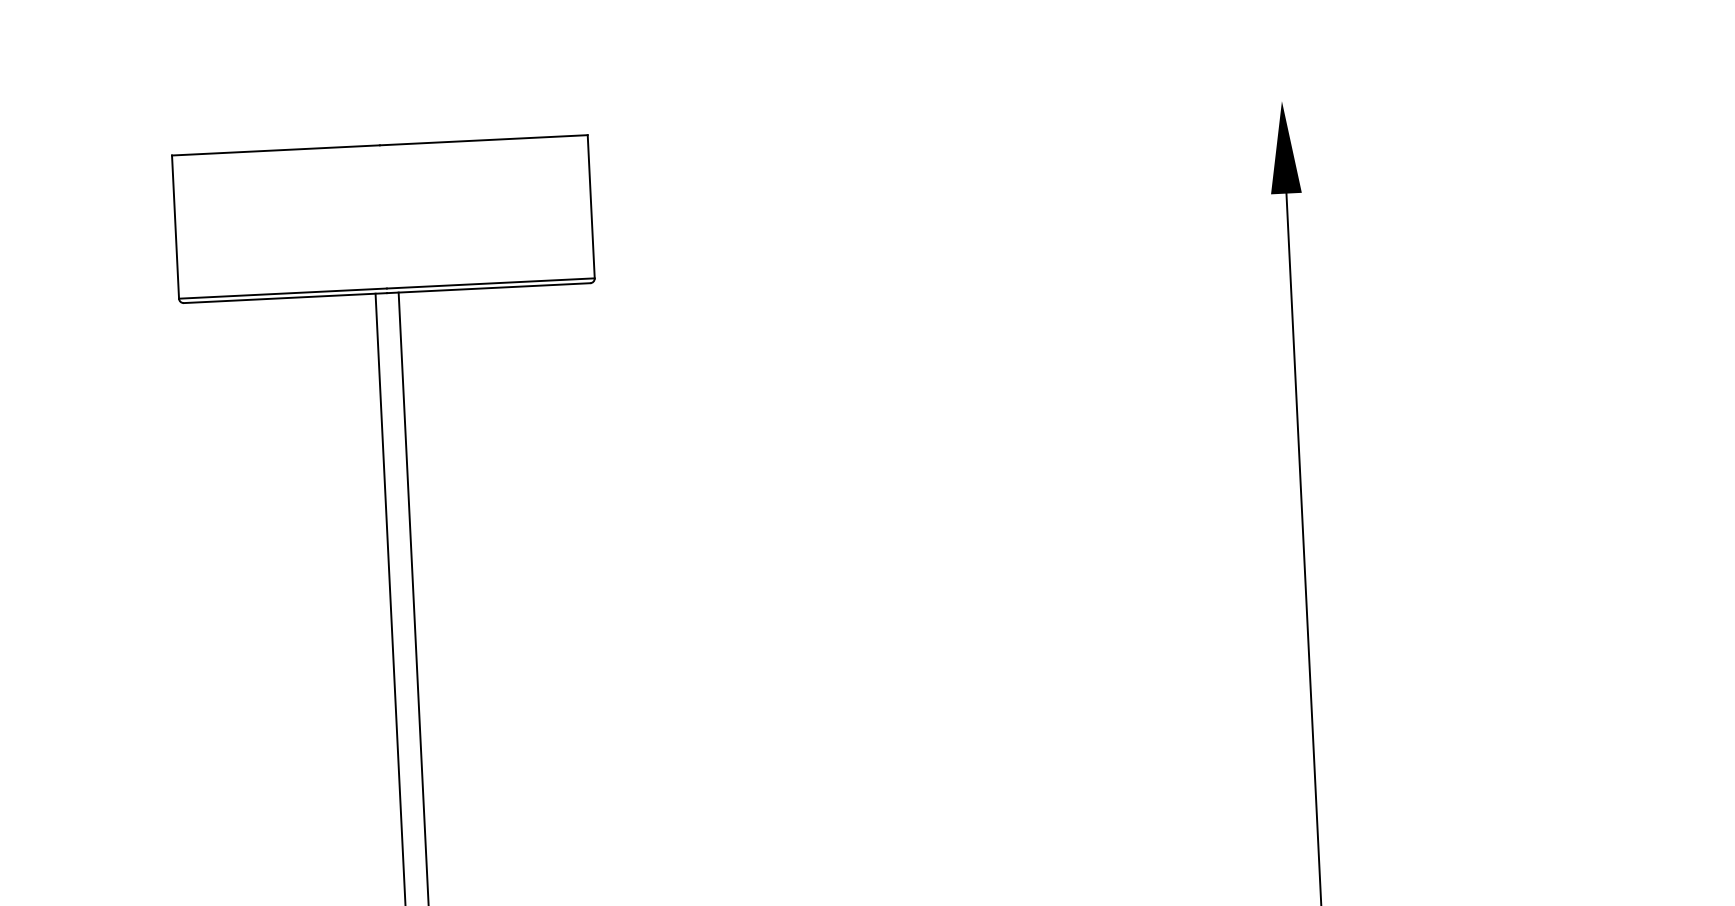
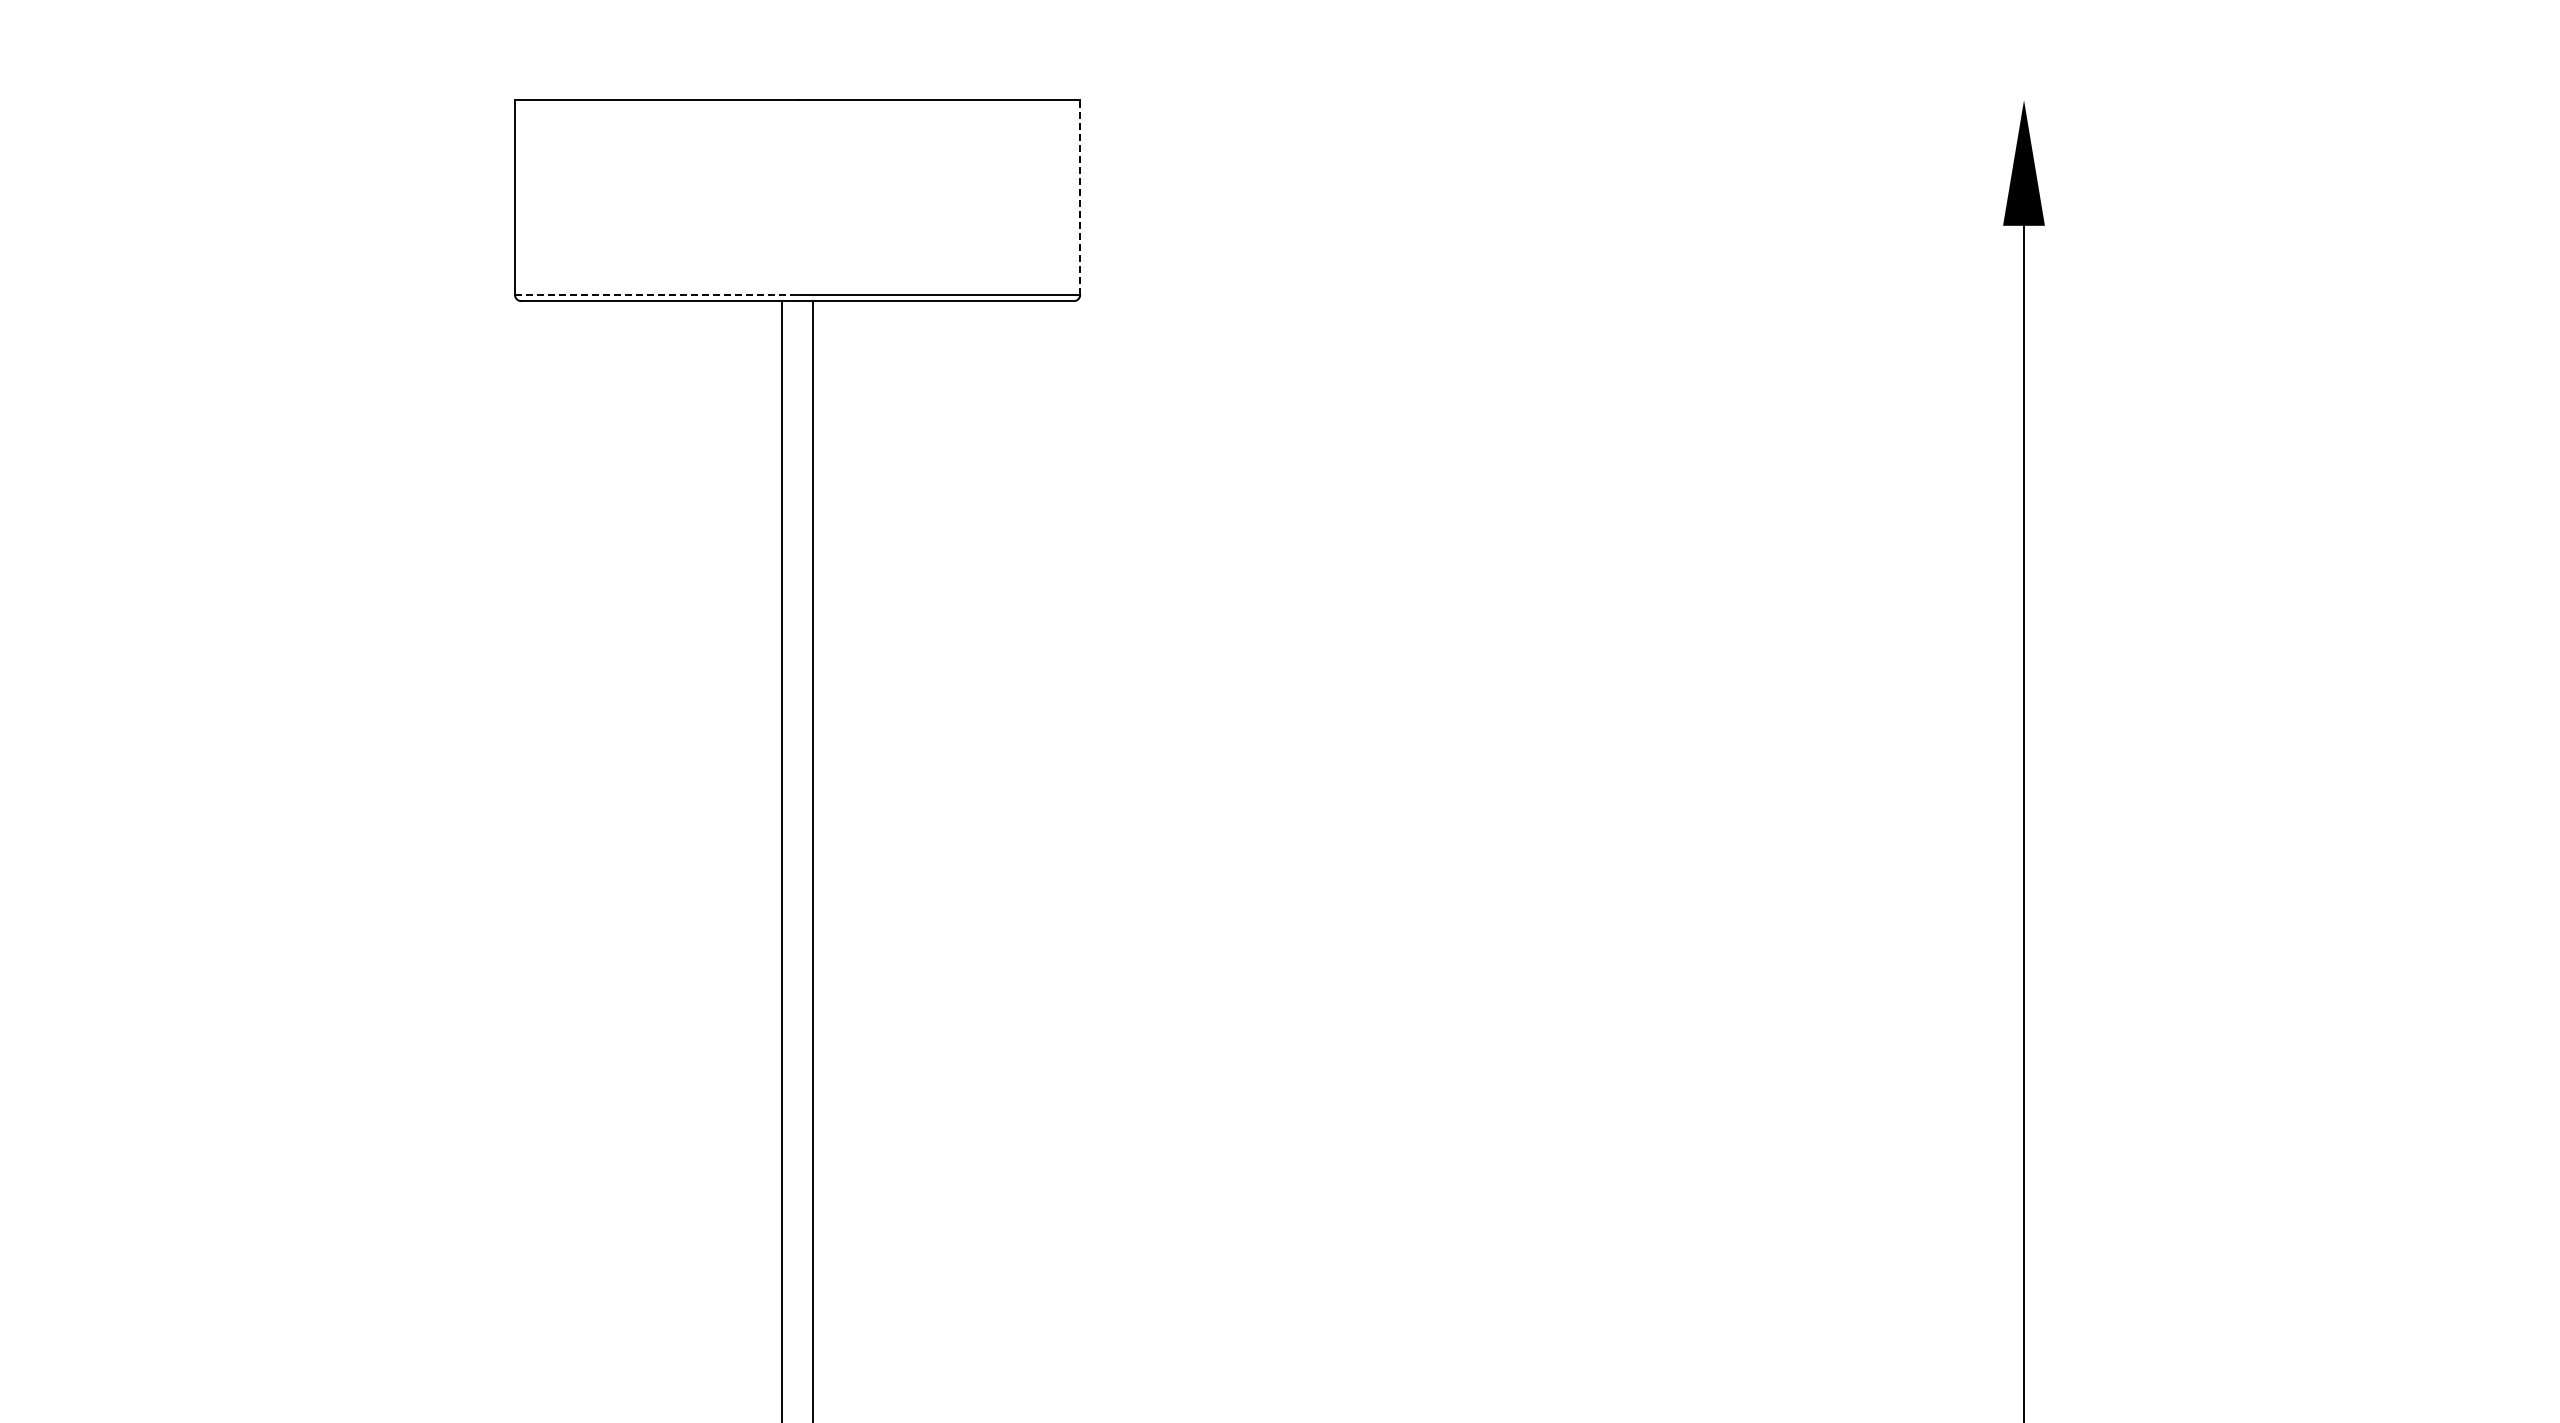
line: (591, 206) -> (1080, 197), solid -> dashed
line: (283, 293) -> (656, 294), solid -> dashed

